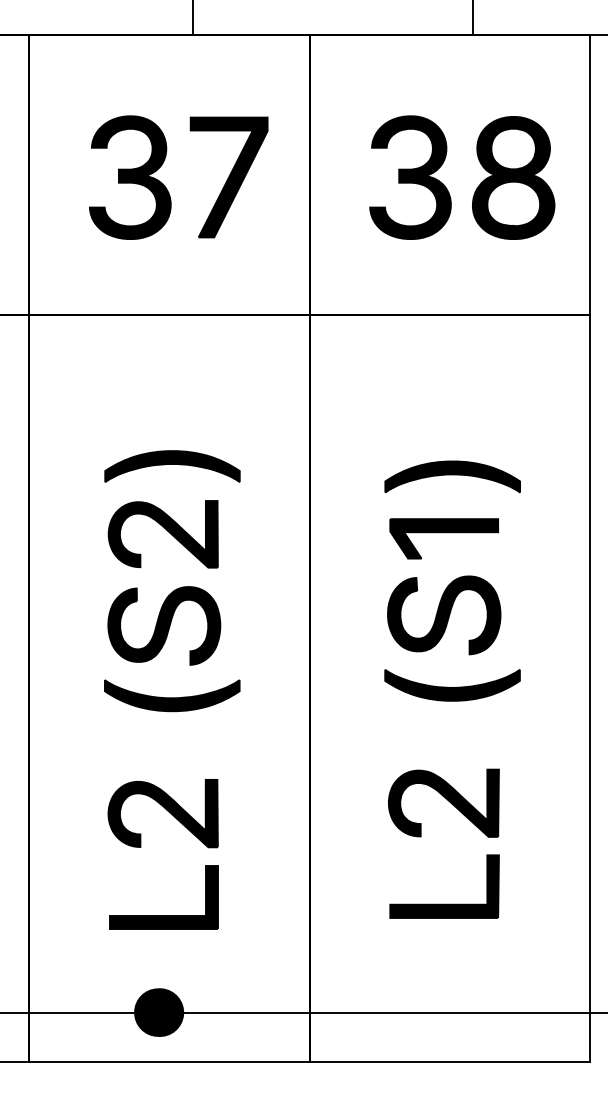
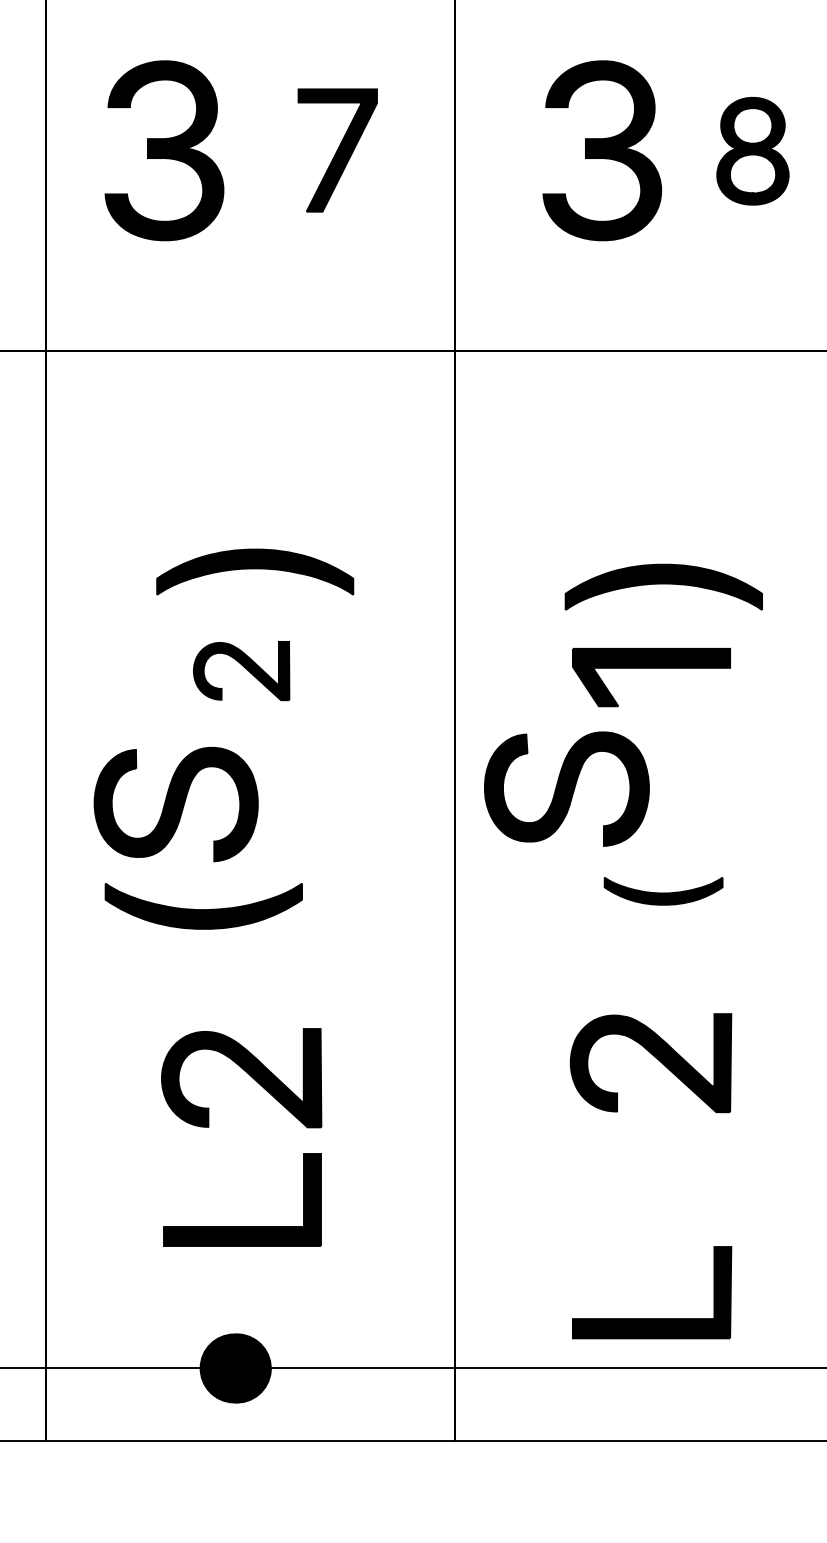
part: (130, 177) -> (164, 150), moved
part: (228, 177) -> (336, 150), size x0.7
part: (513, 177) -> (752, 150), size x0.6
part: (162, 534) -> (240, 671), size x0.6
part: (444, 615) -> (567, 789), moved
part: (164, 625) -> (176, 803), moved
part: (452, 685) -> (663, 891), size x0.6
part: (172, 695) -> (204, 905), moved
part: (444, 903) -> (651, 1317), moved

